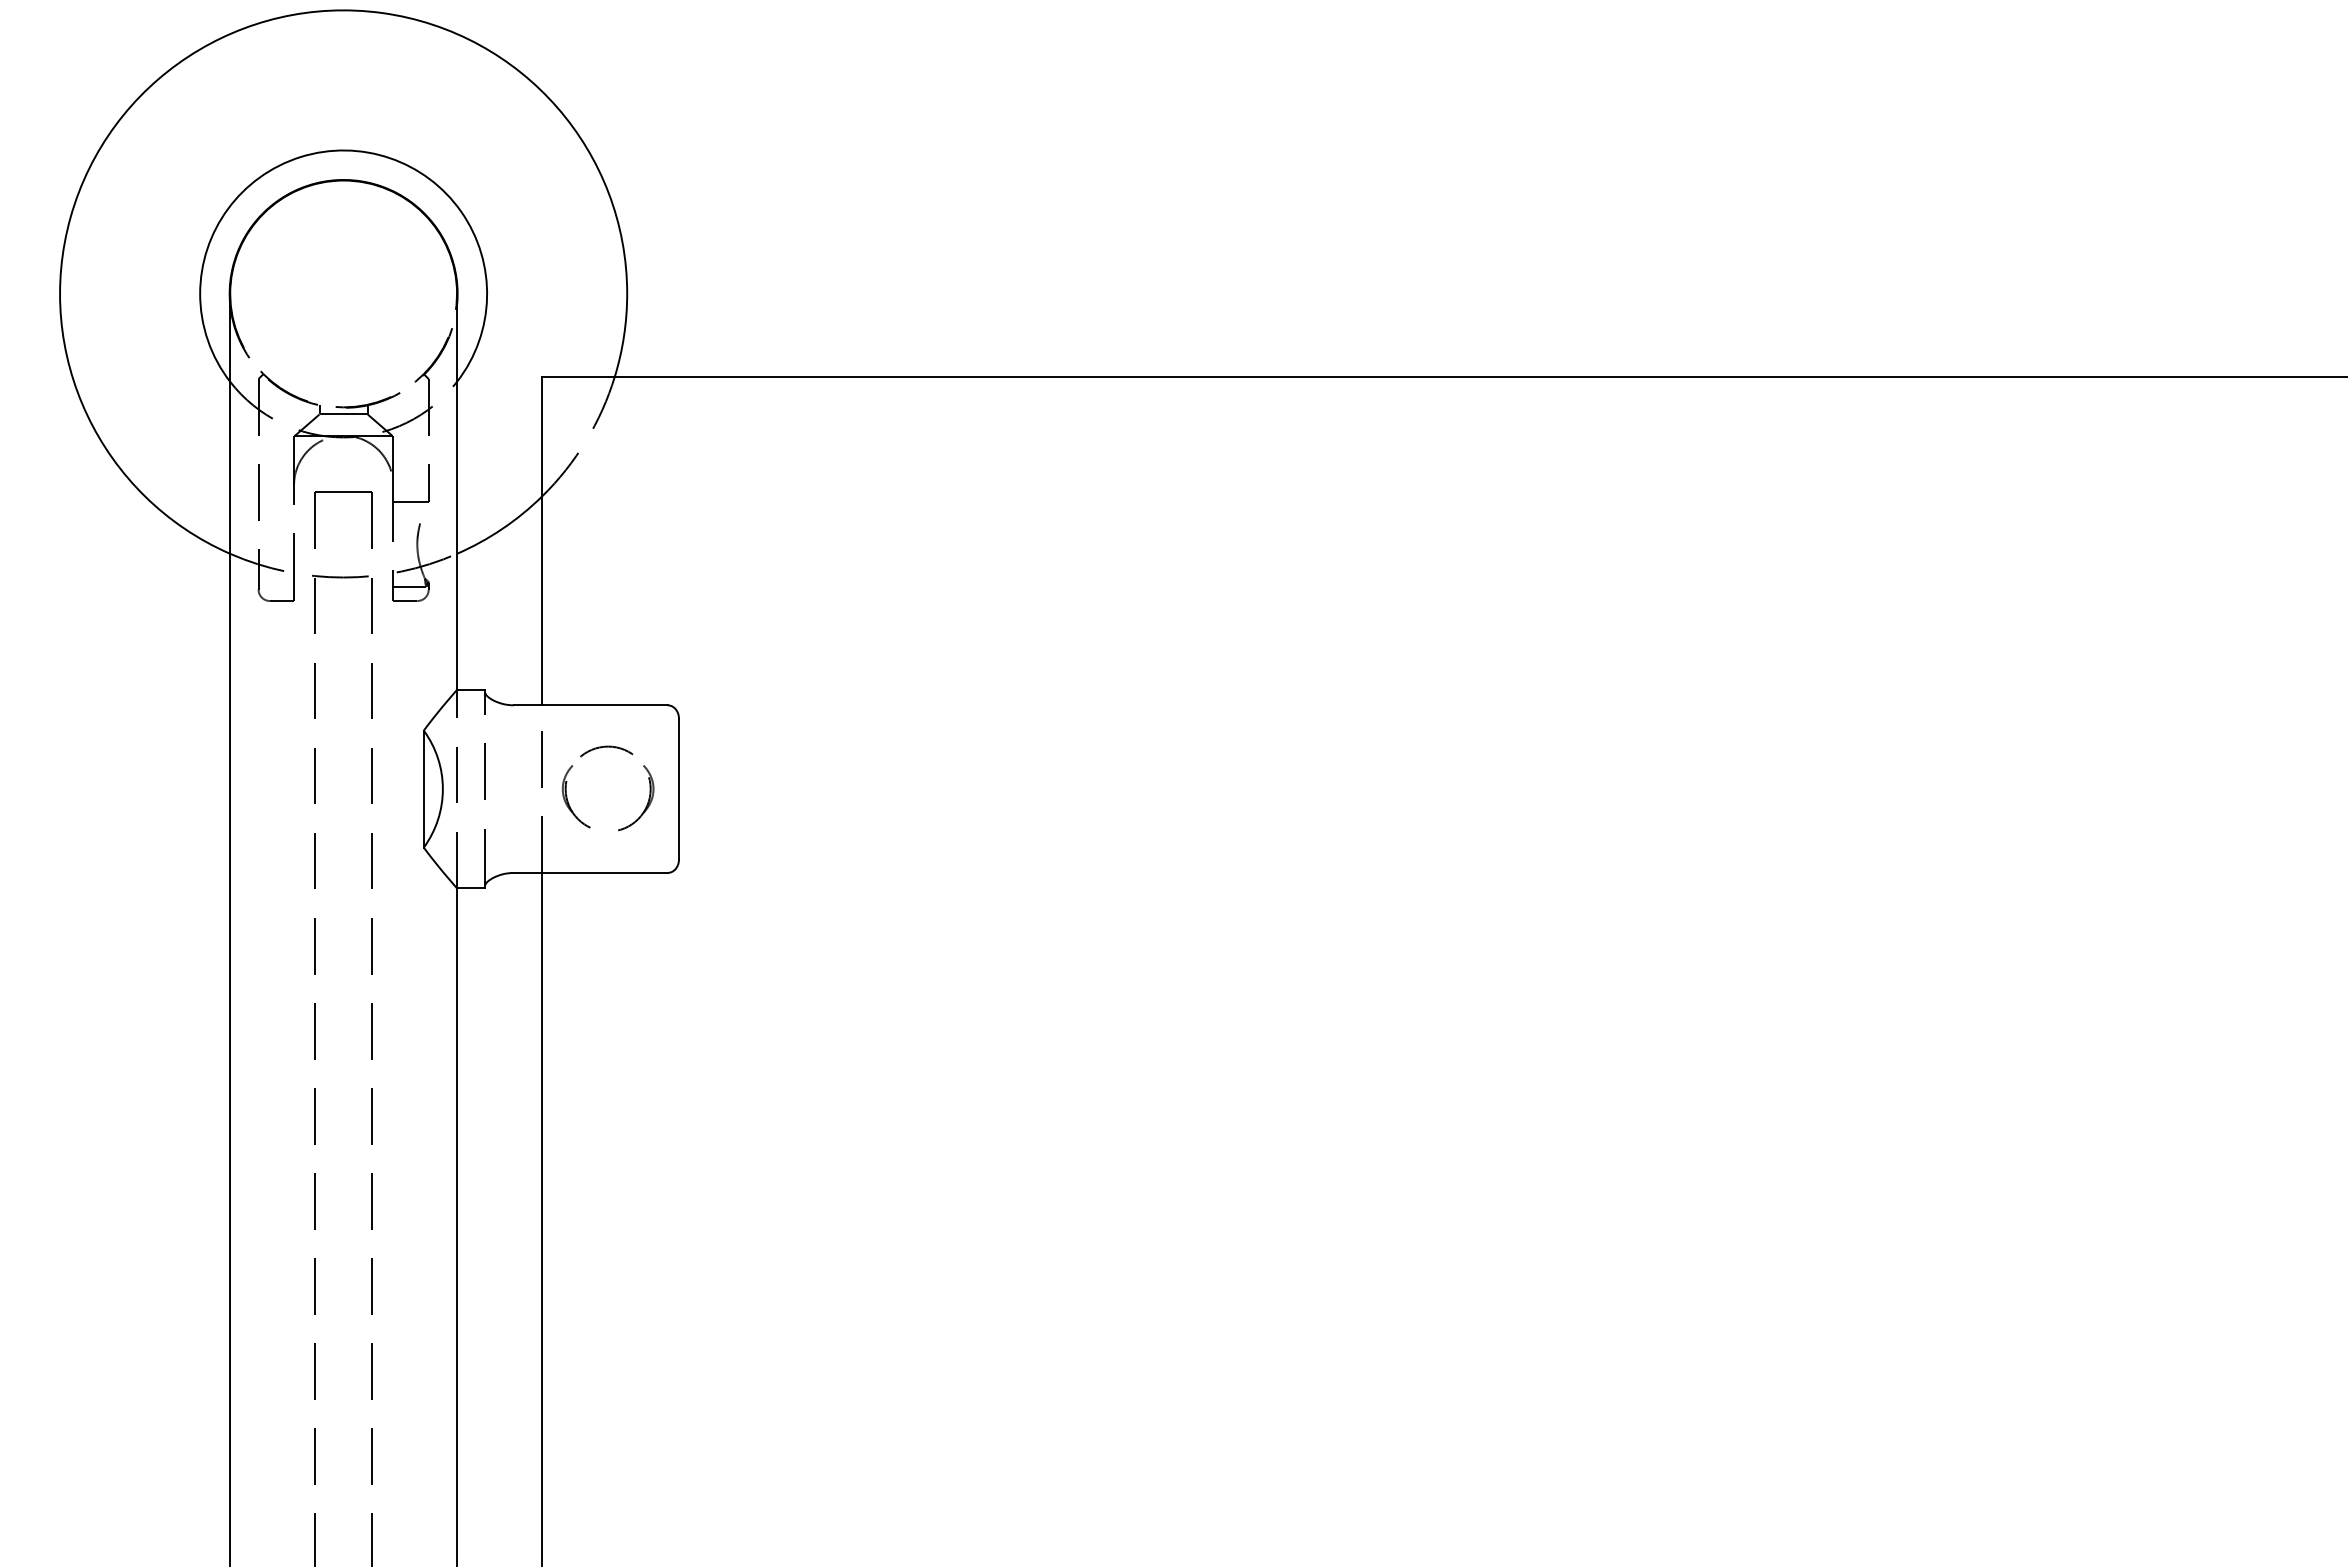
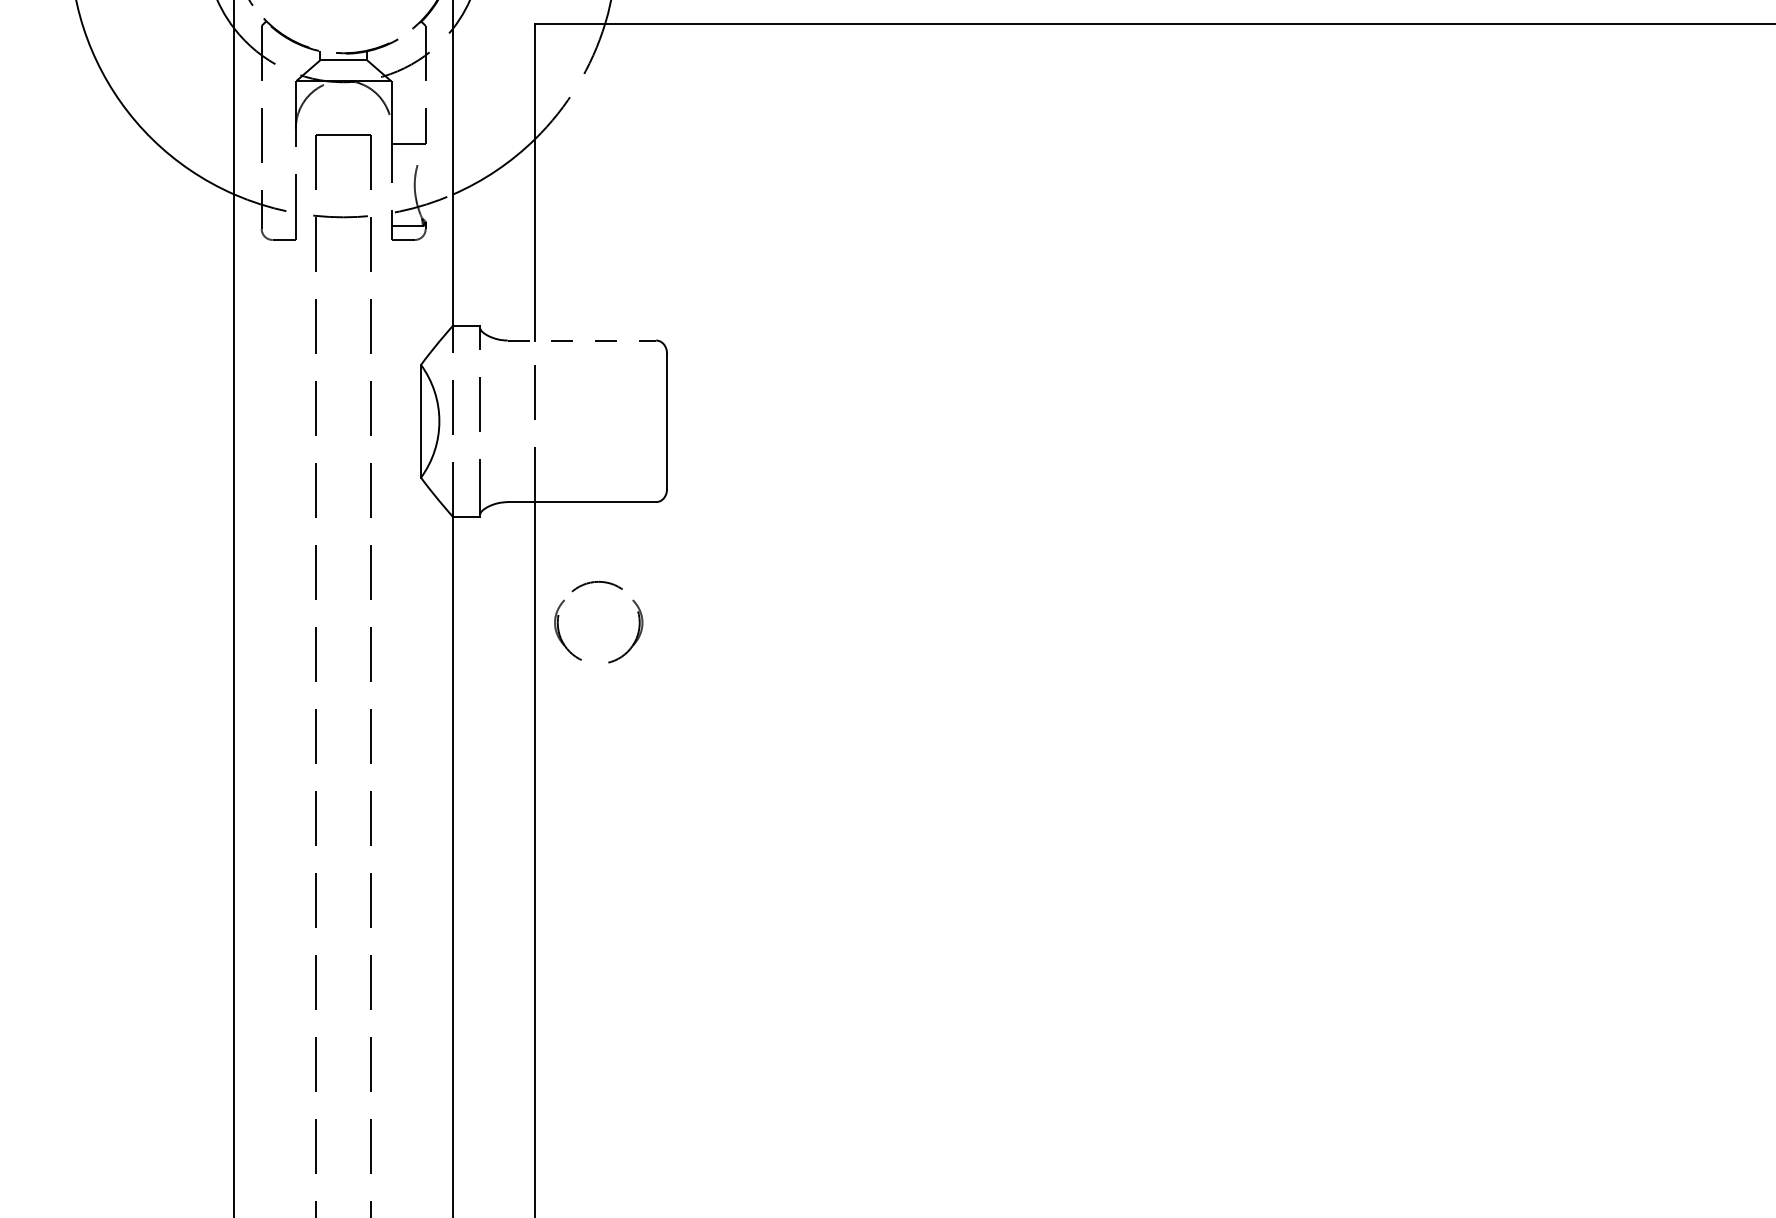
line: (590, 705) -> (581, 340), solid -> dashed
part: (587, 753) -> (578, 588), moved

